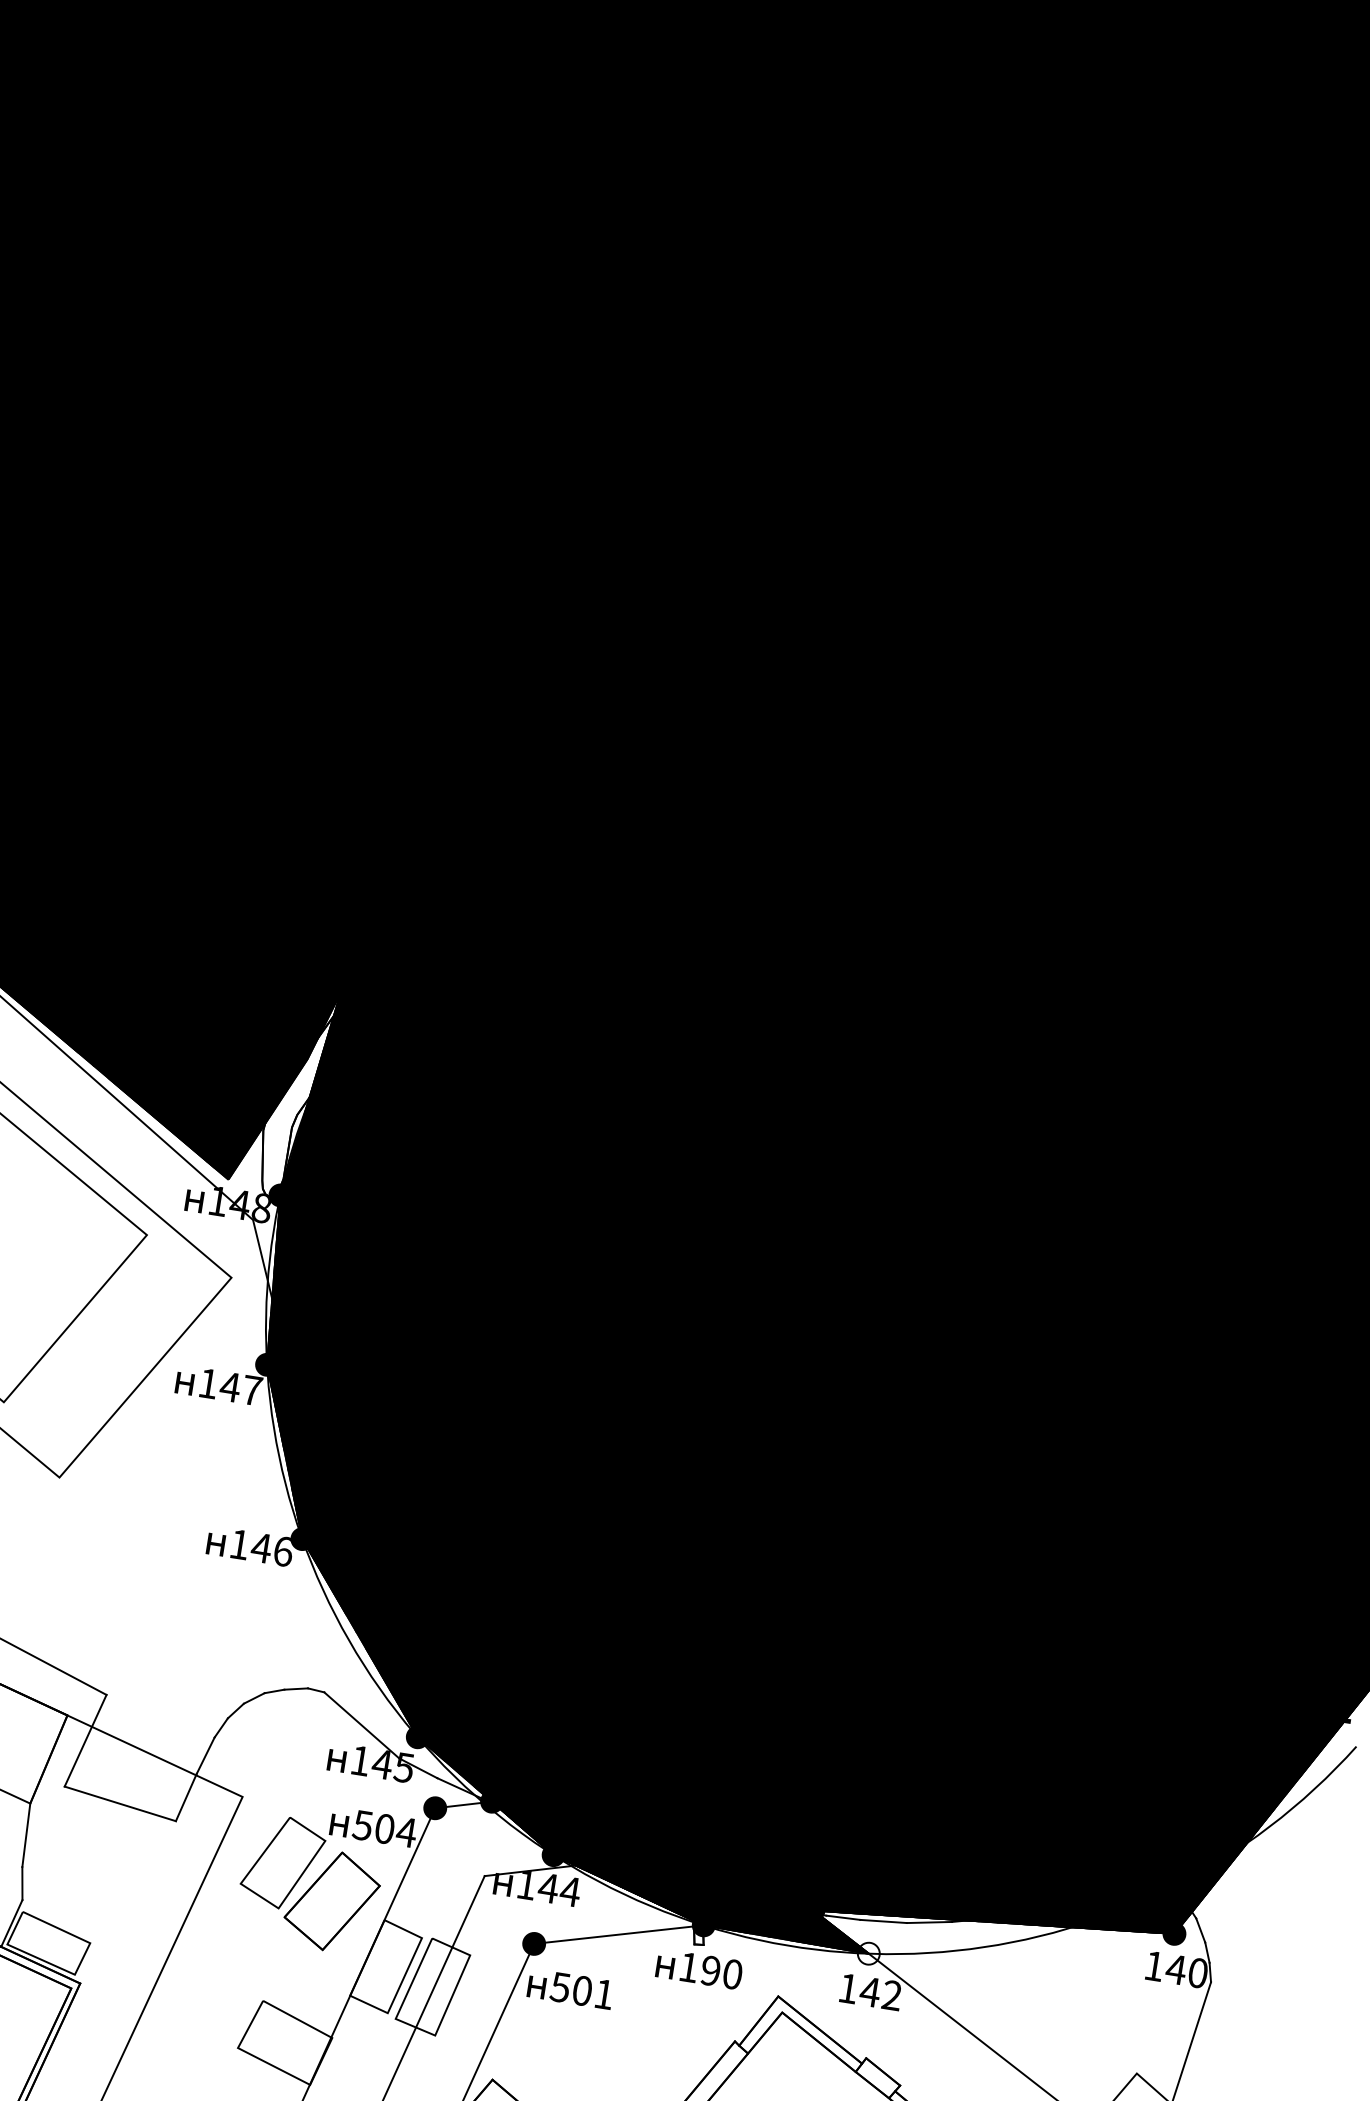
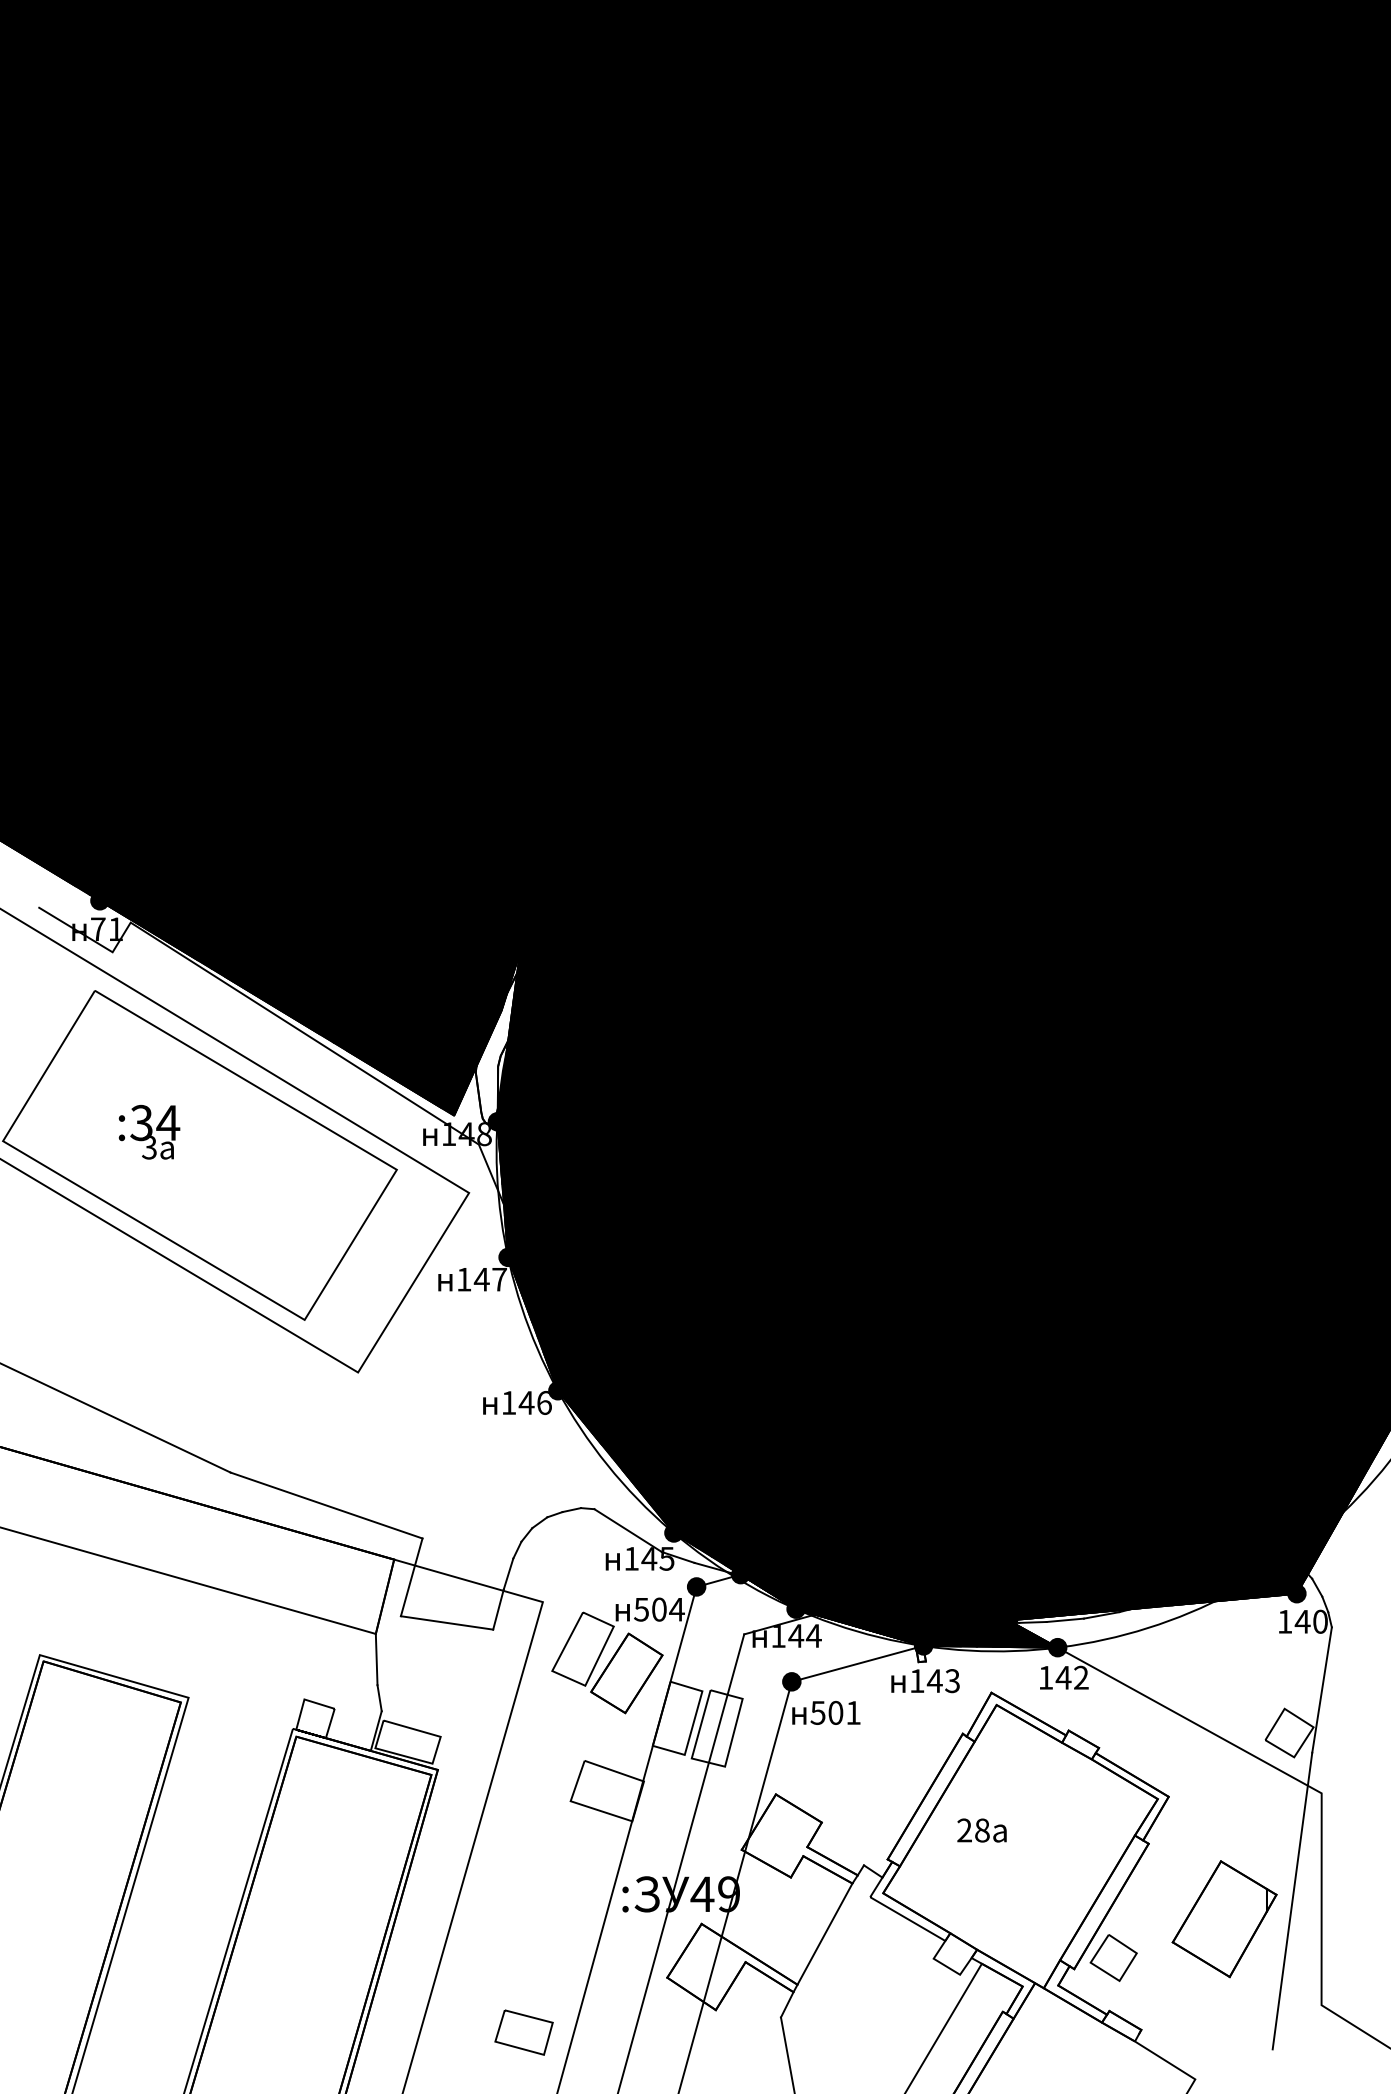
fill: (868, 1953) -> (1057, 1647), added
text: (720, 1972) -> (942, 1681), 190 -> 143

